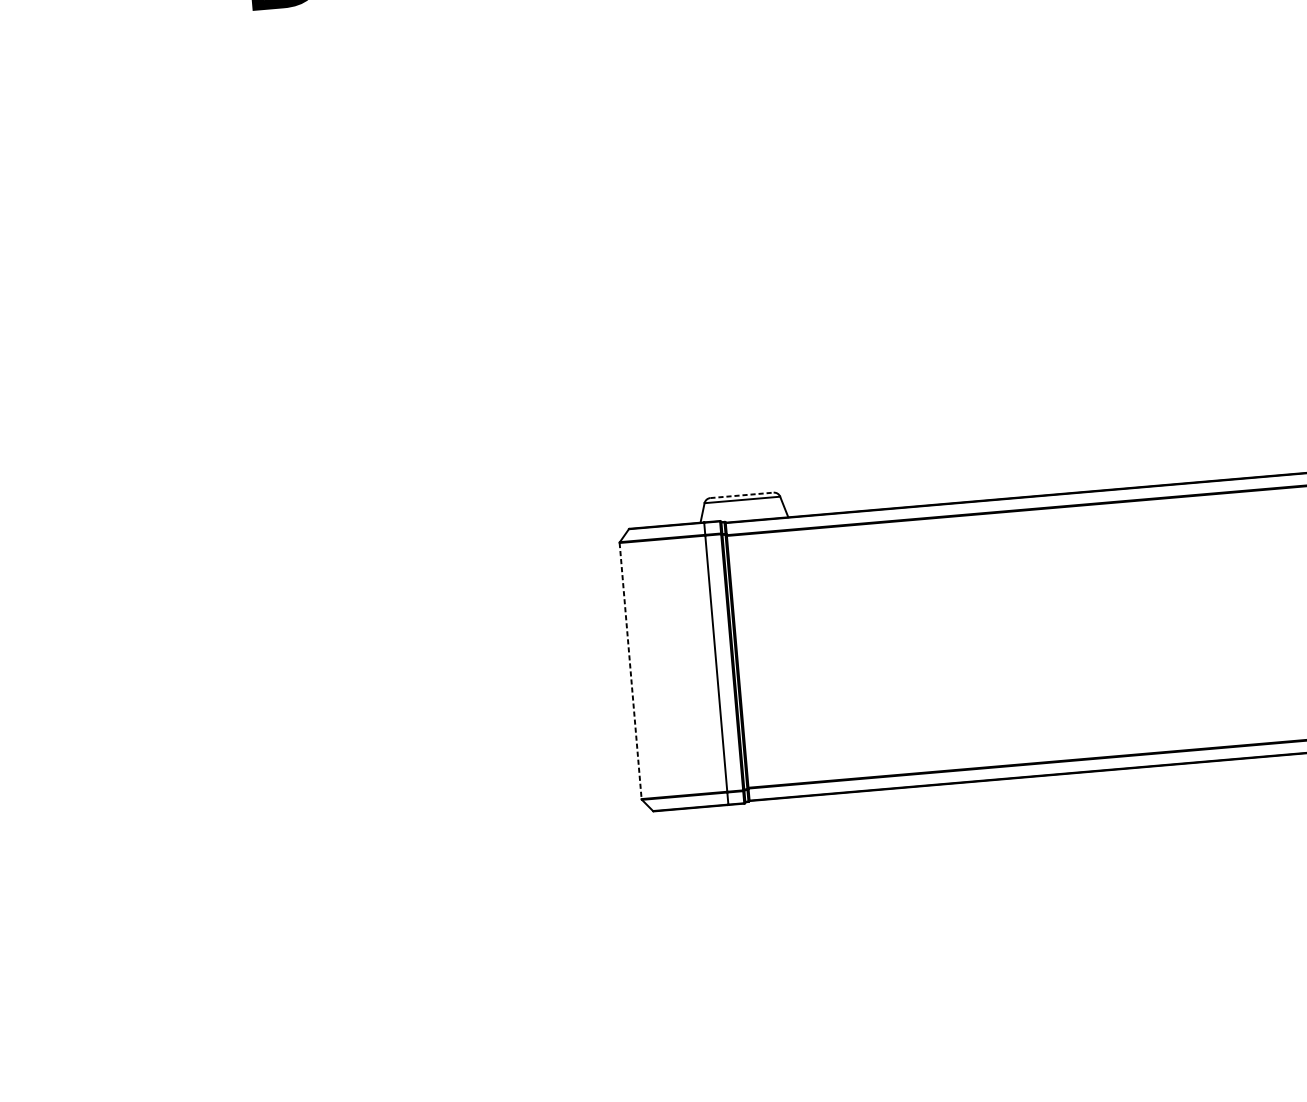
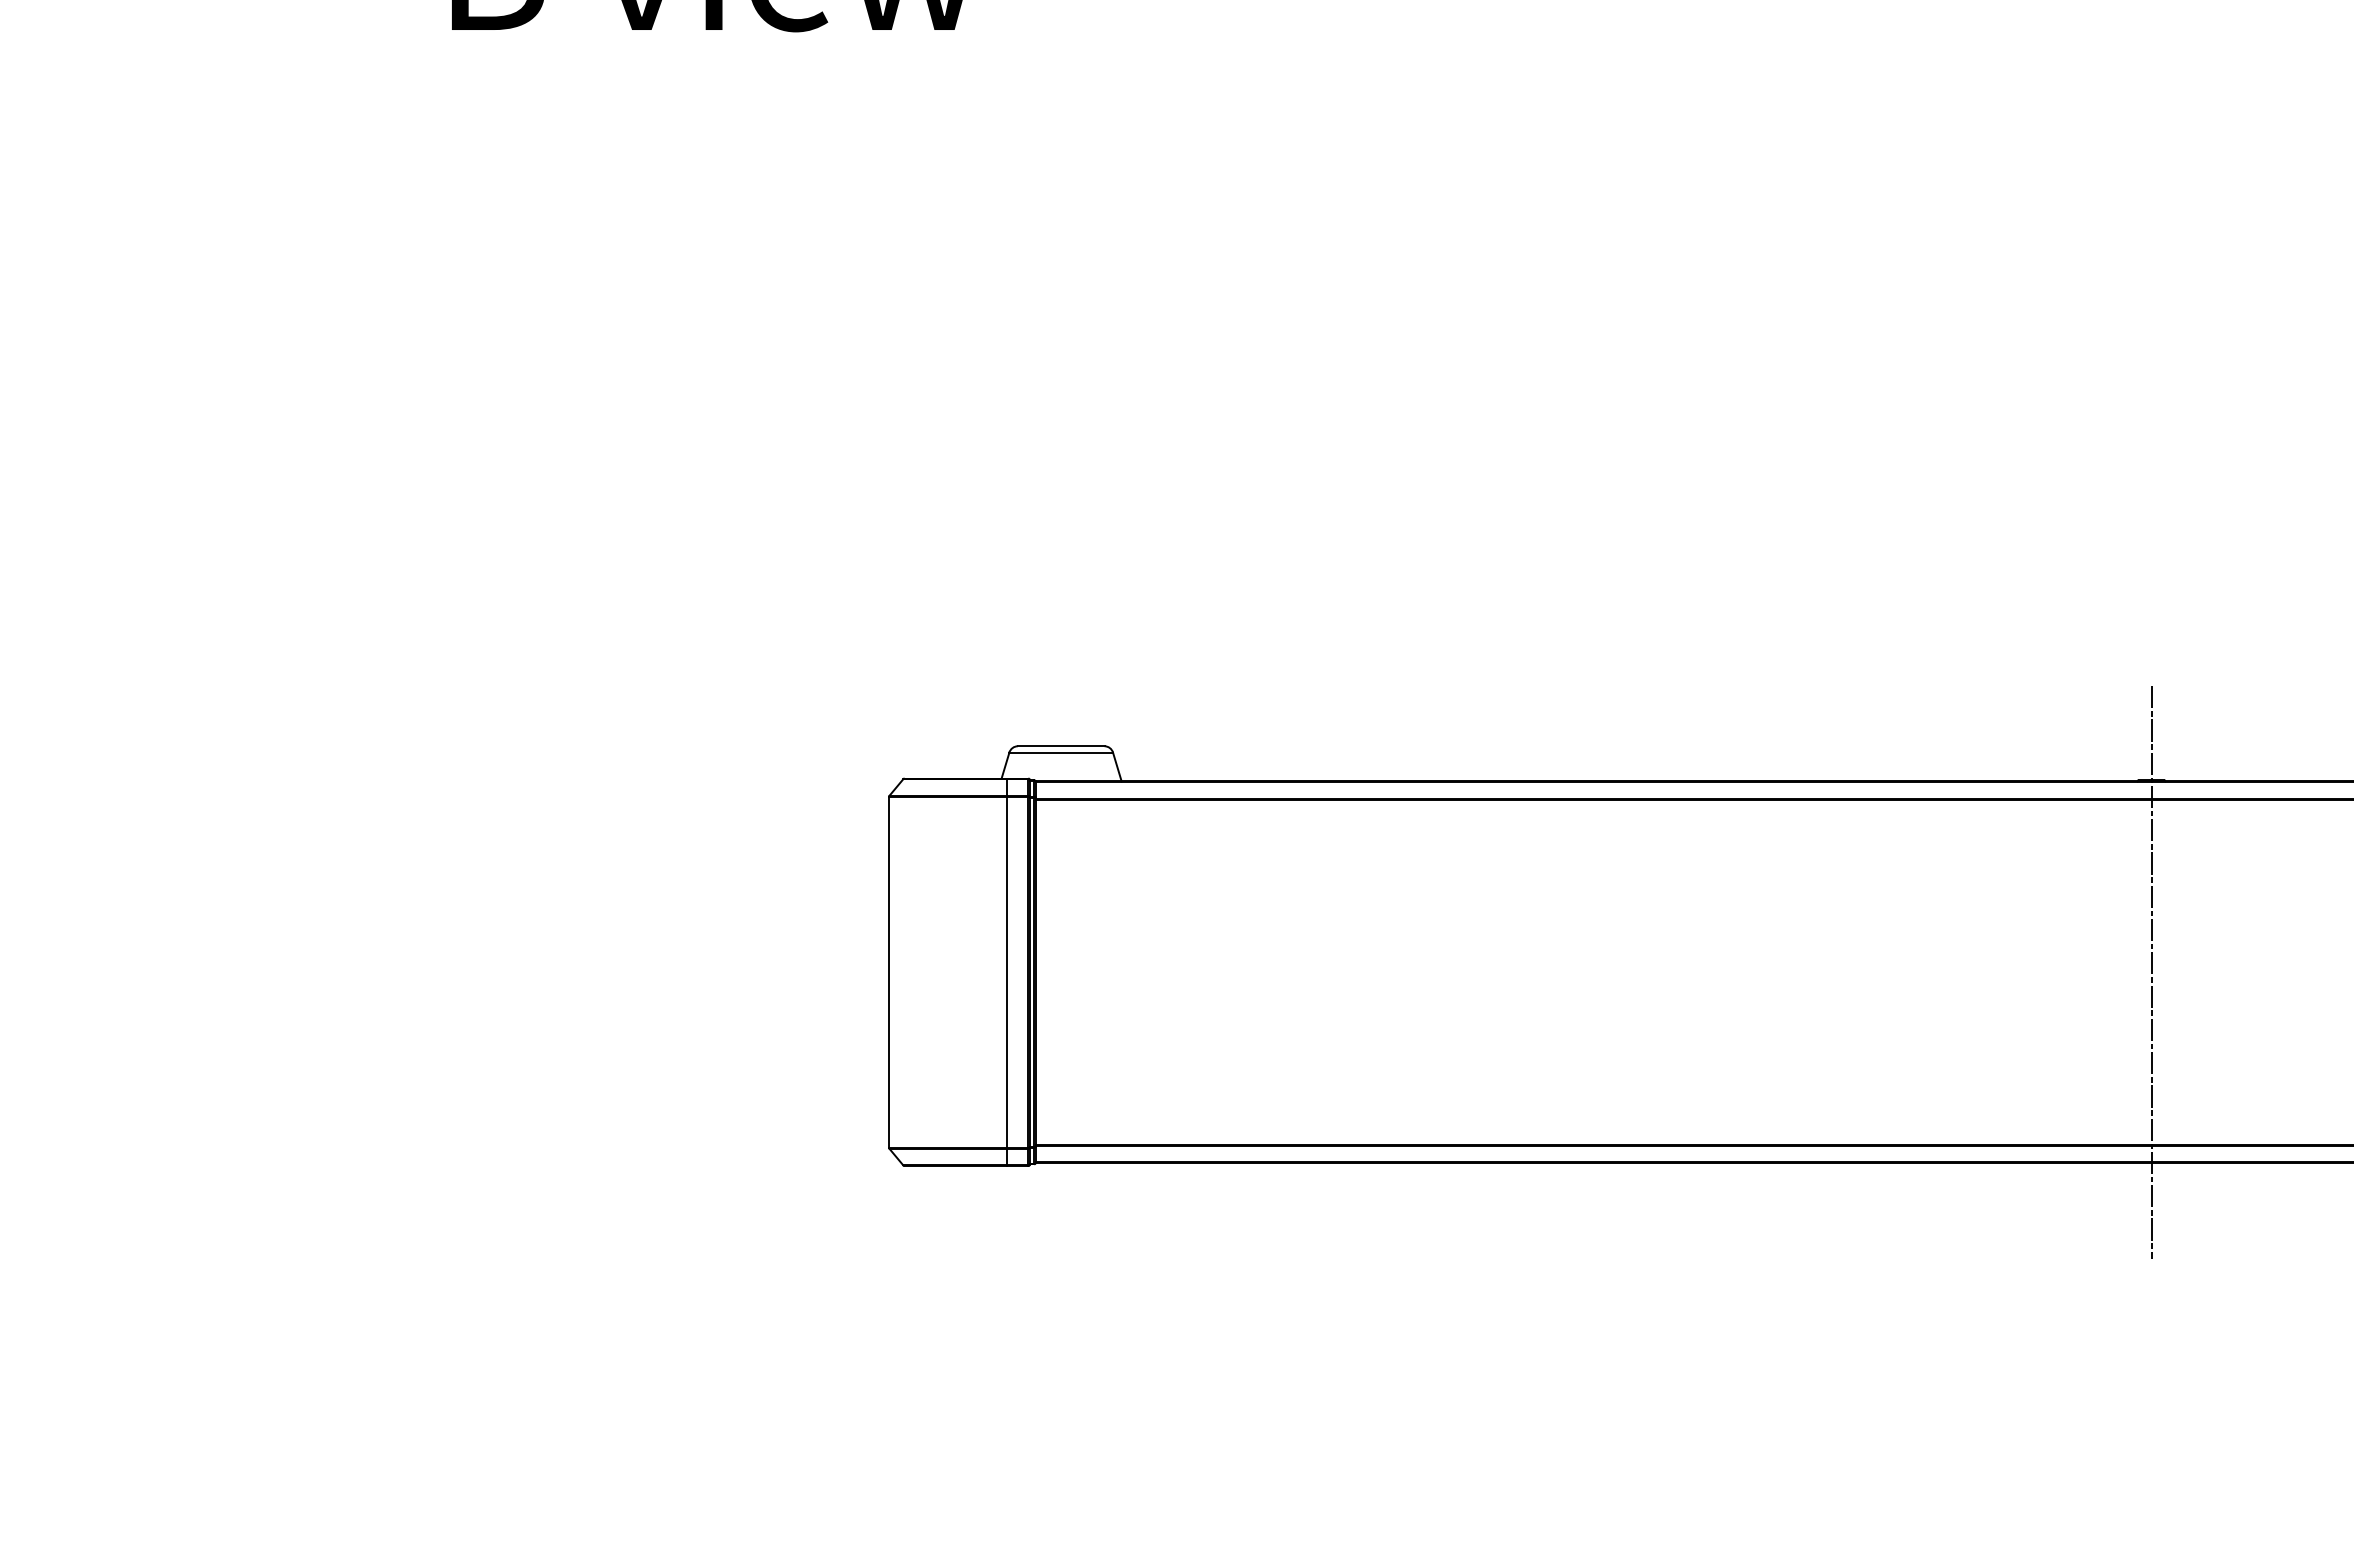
line: (742, 495) -> (1061, 746), dashed -> solid
line: (630, 671) -> (889, 972), dashed -> solid

